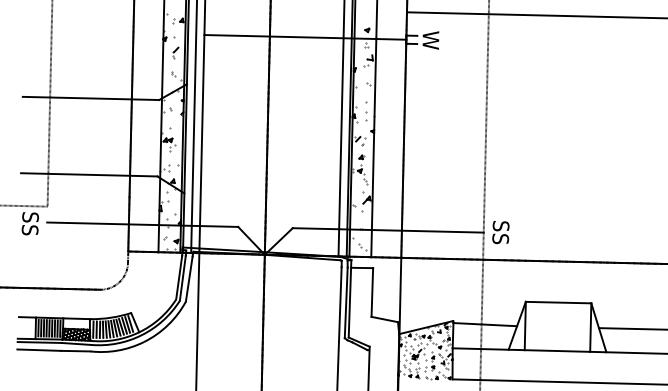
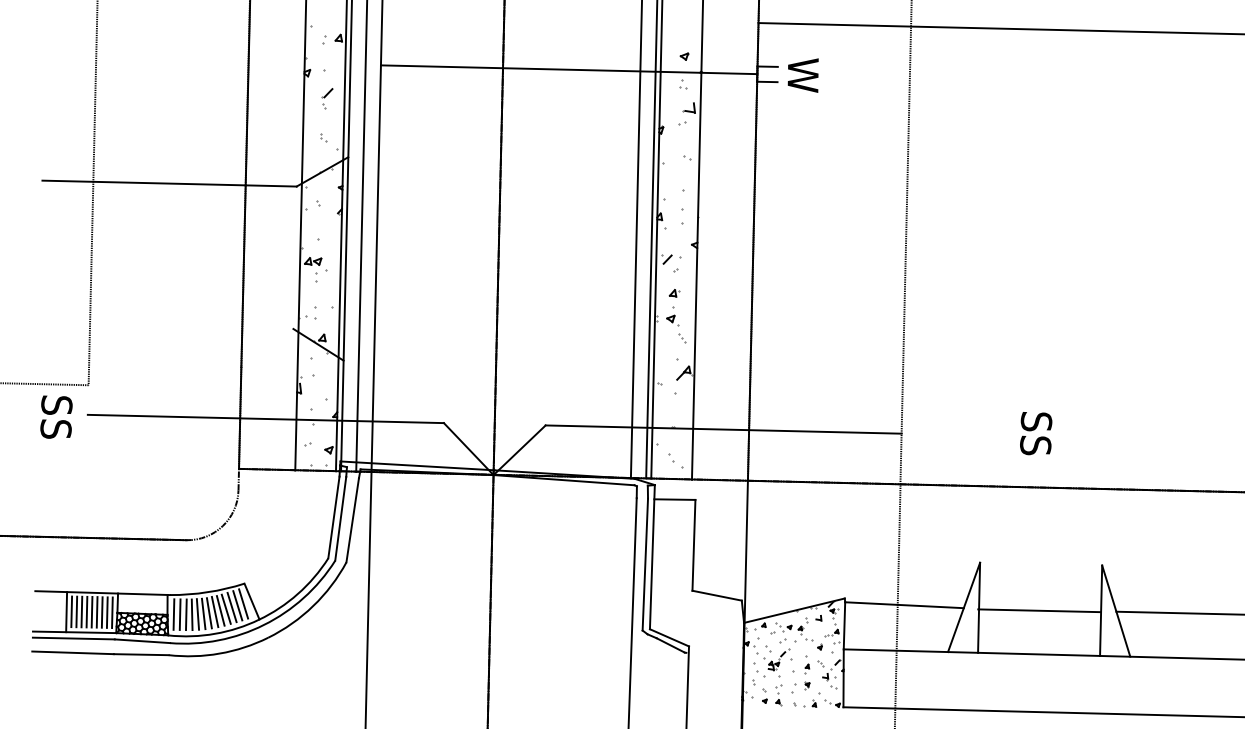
line: (89, 174) -> (166, 325), removed
text: (500, 232) -> (1035, 433), moved
line: (558, 302) -> (1039, 610), moved

